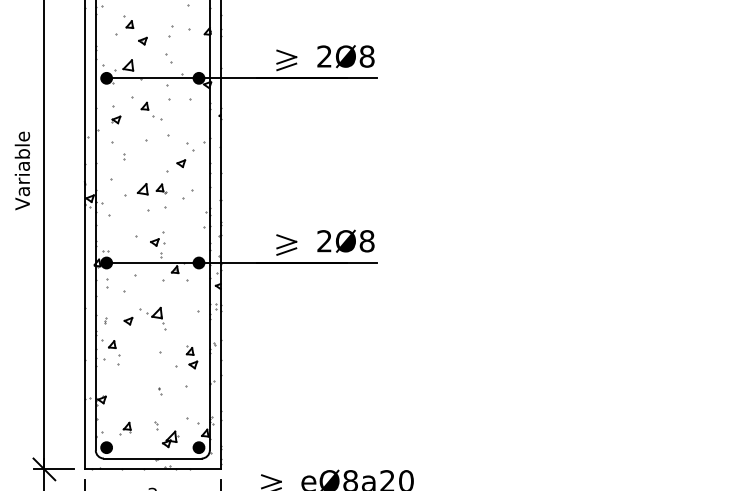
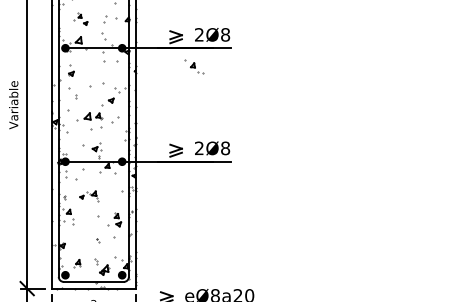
part: (131, 29) -> (80, 18), size x0.7
part: (147, 108) -> (194, 66), moved
part: (144, 319) -> (88, 196), size x0.7

